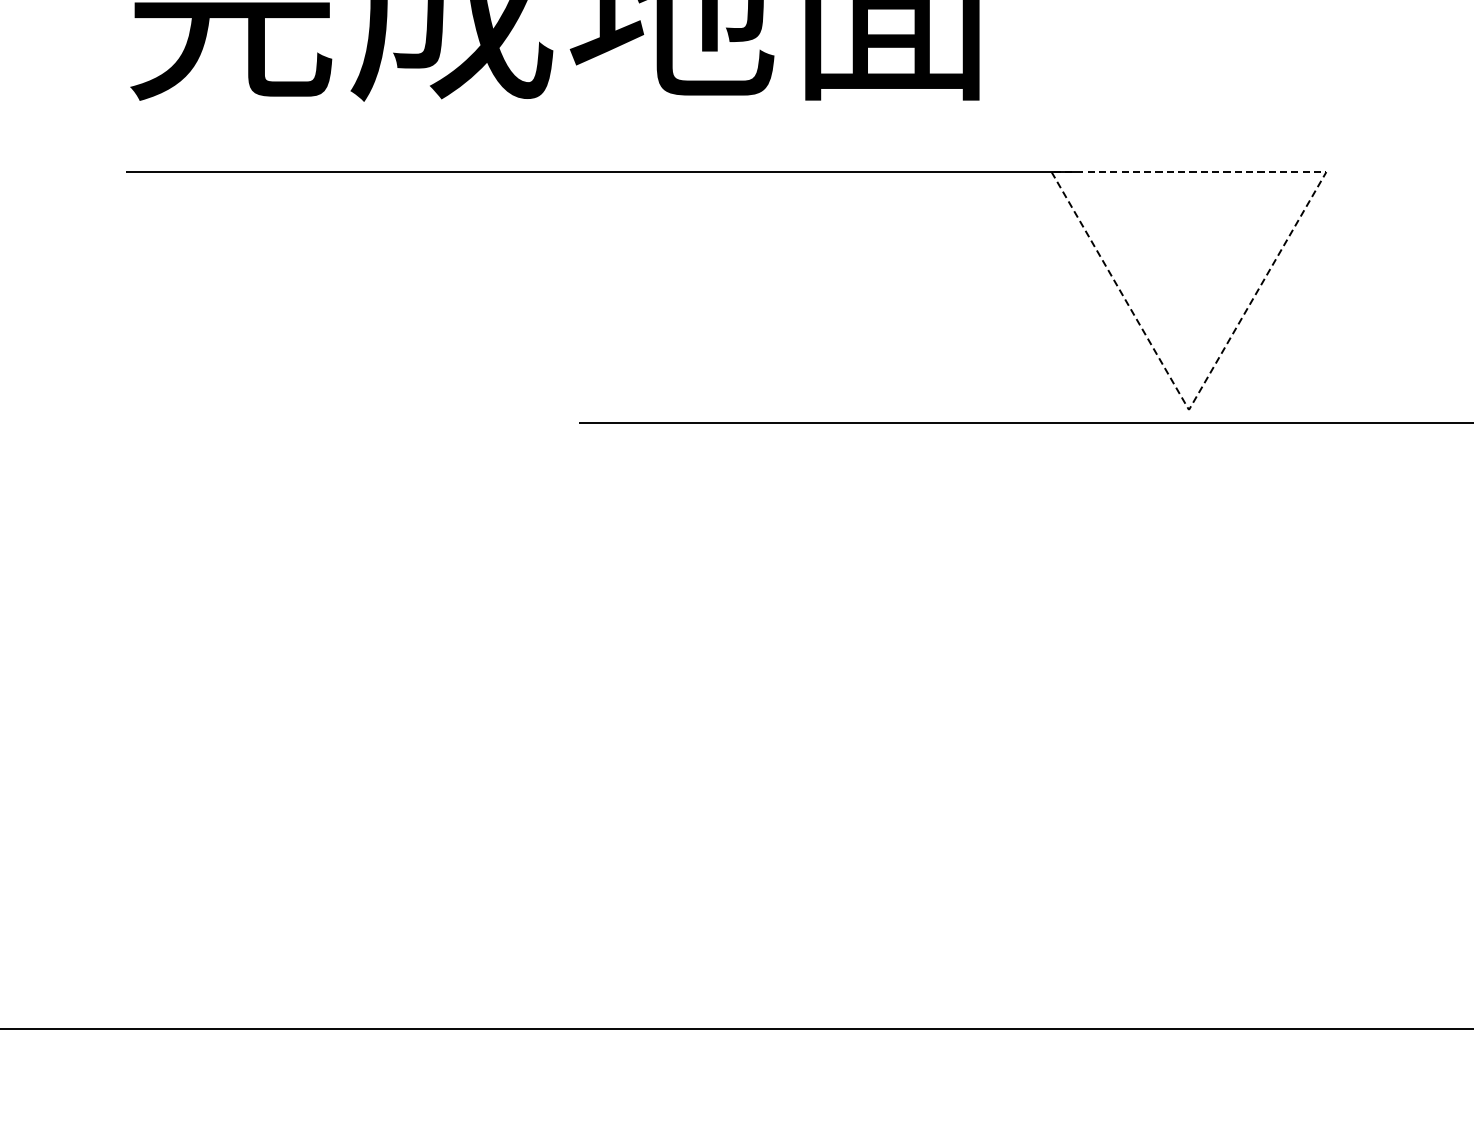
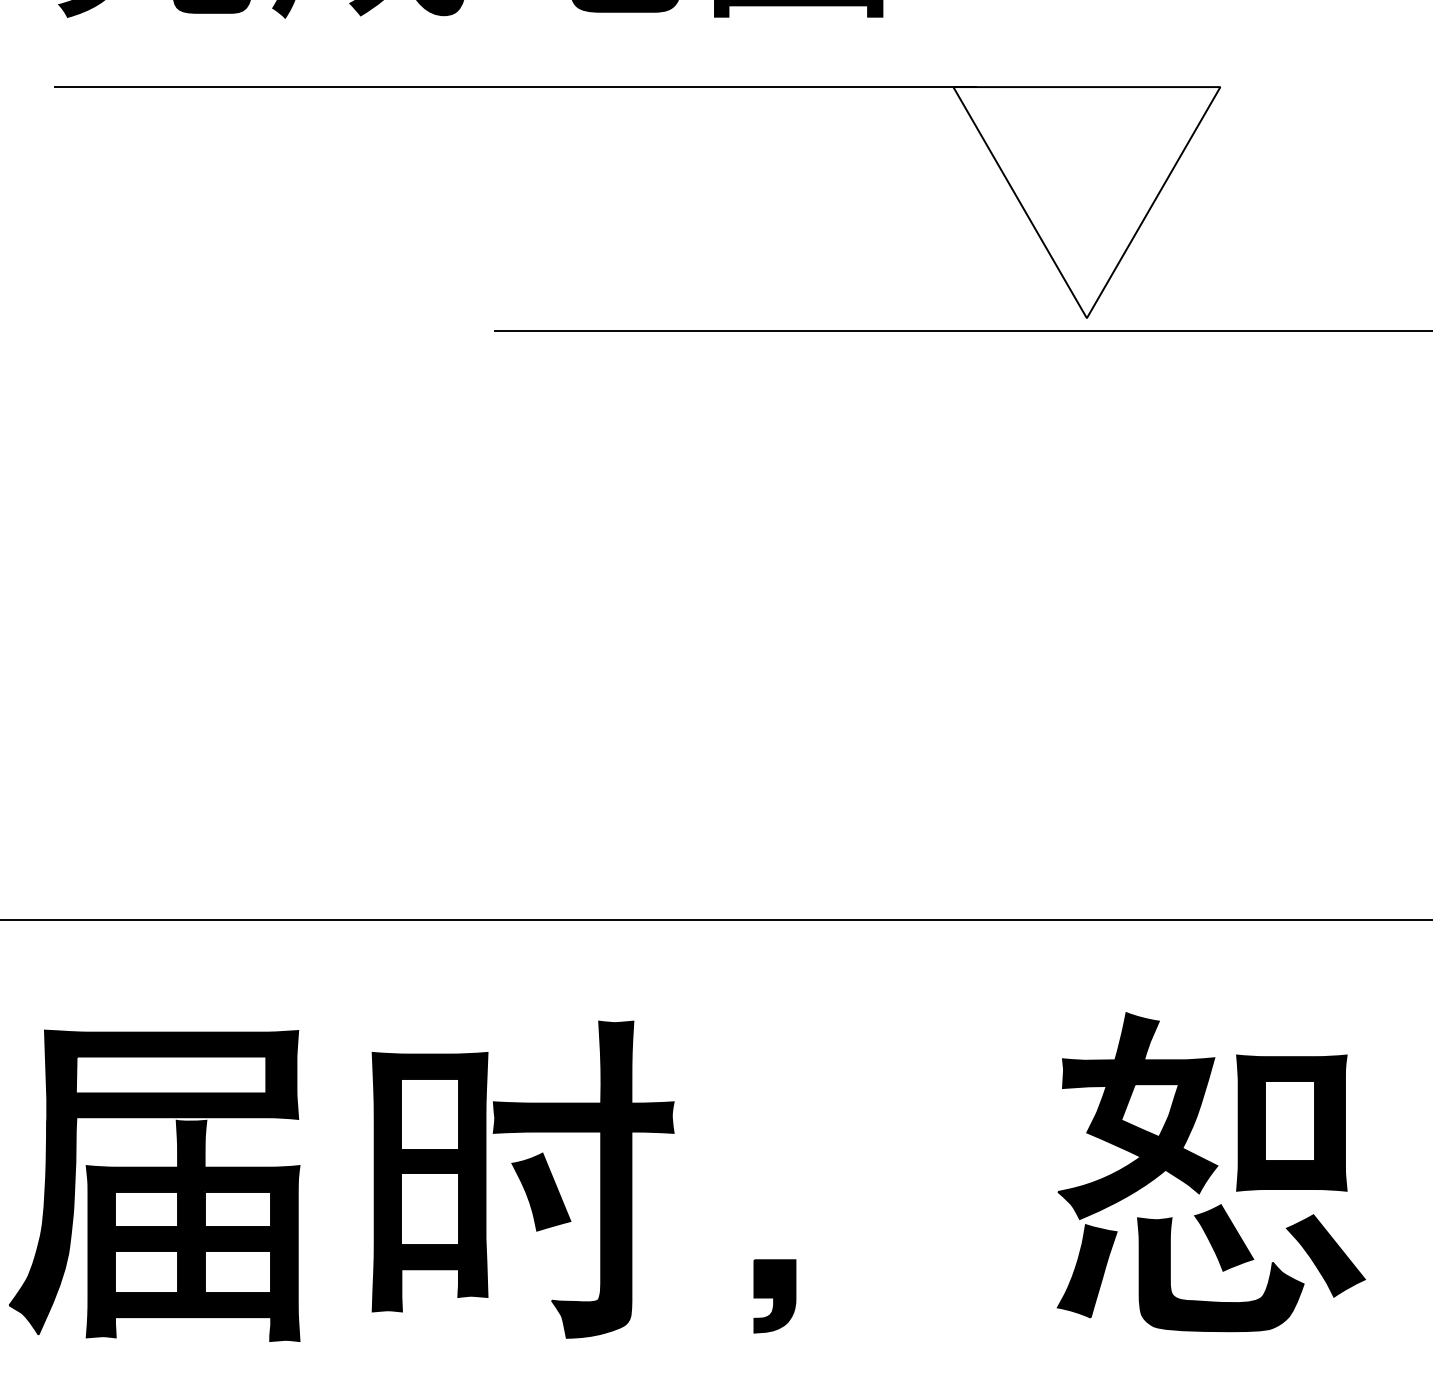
line: (1257, 290) -> (1153, 202), dashed -> solid

